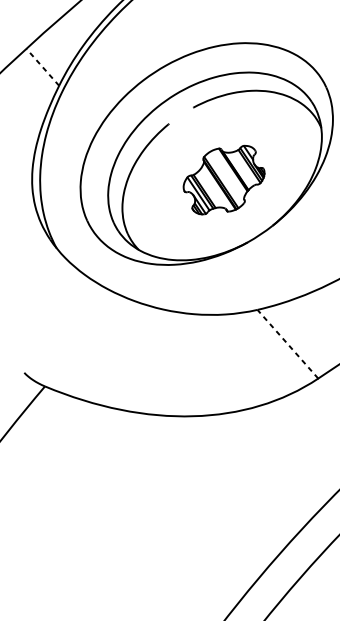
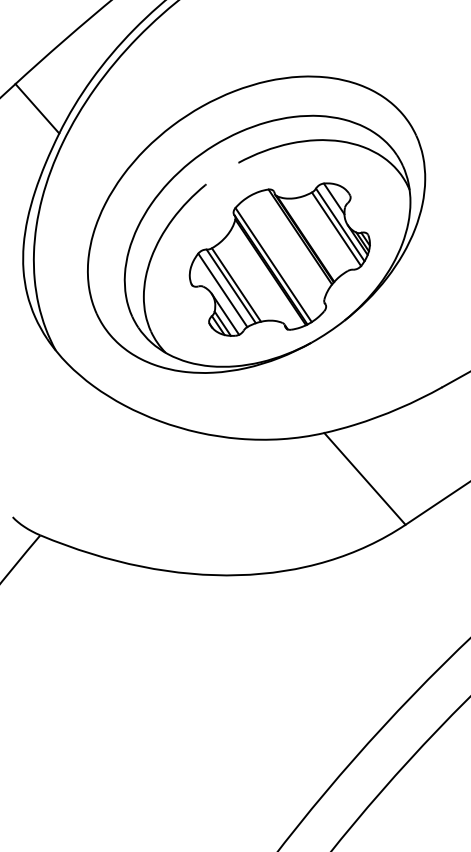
line: (42, 67) -> (37, 108), dashed -> solid
part: (223, 180) -> (279, 259), size x1.67
line: (287, 343) -> (364, 478), dashed -> solid

